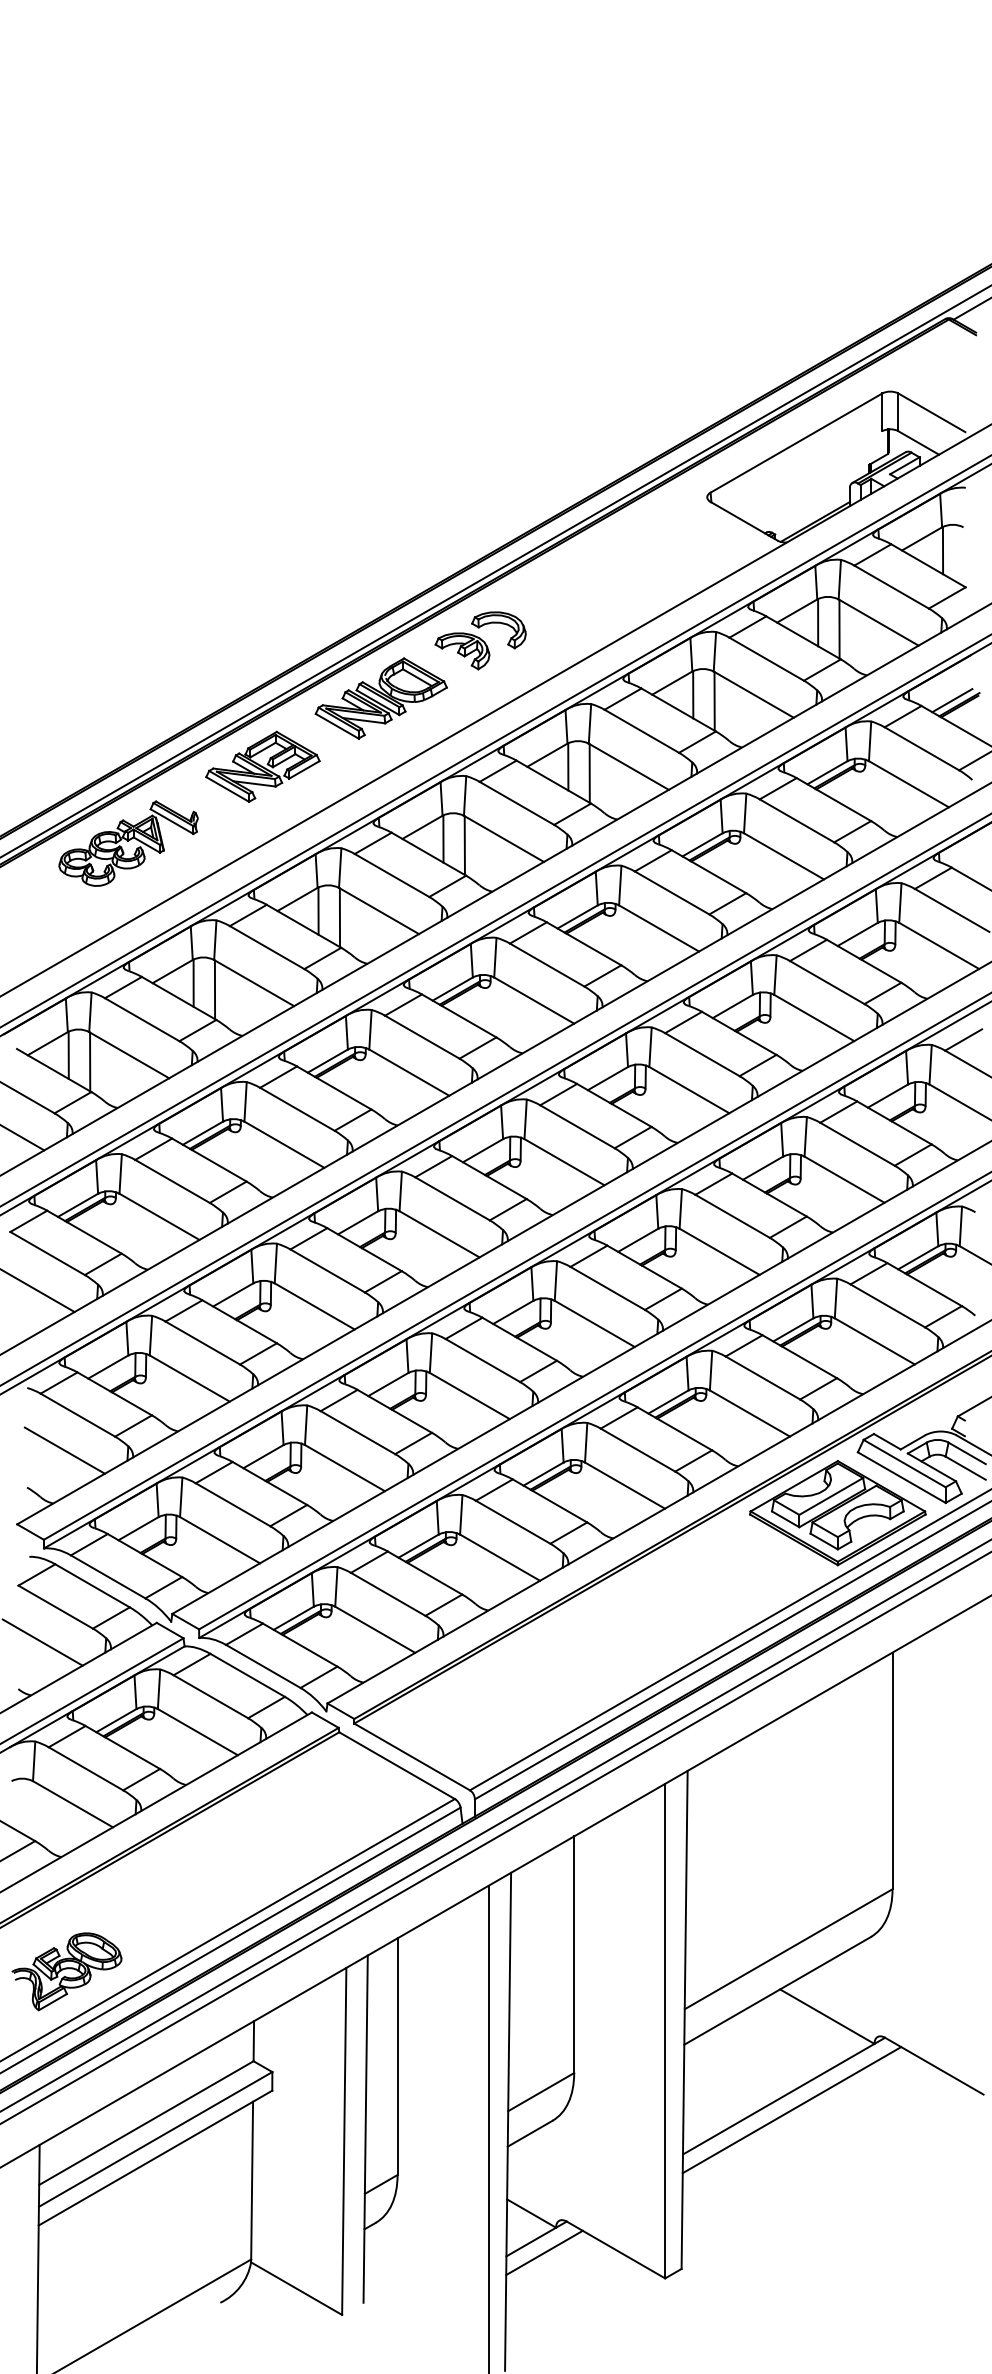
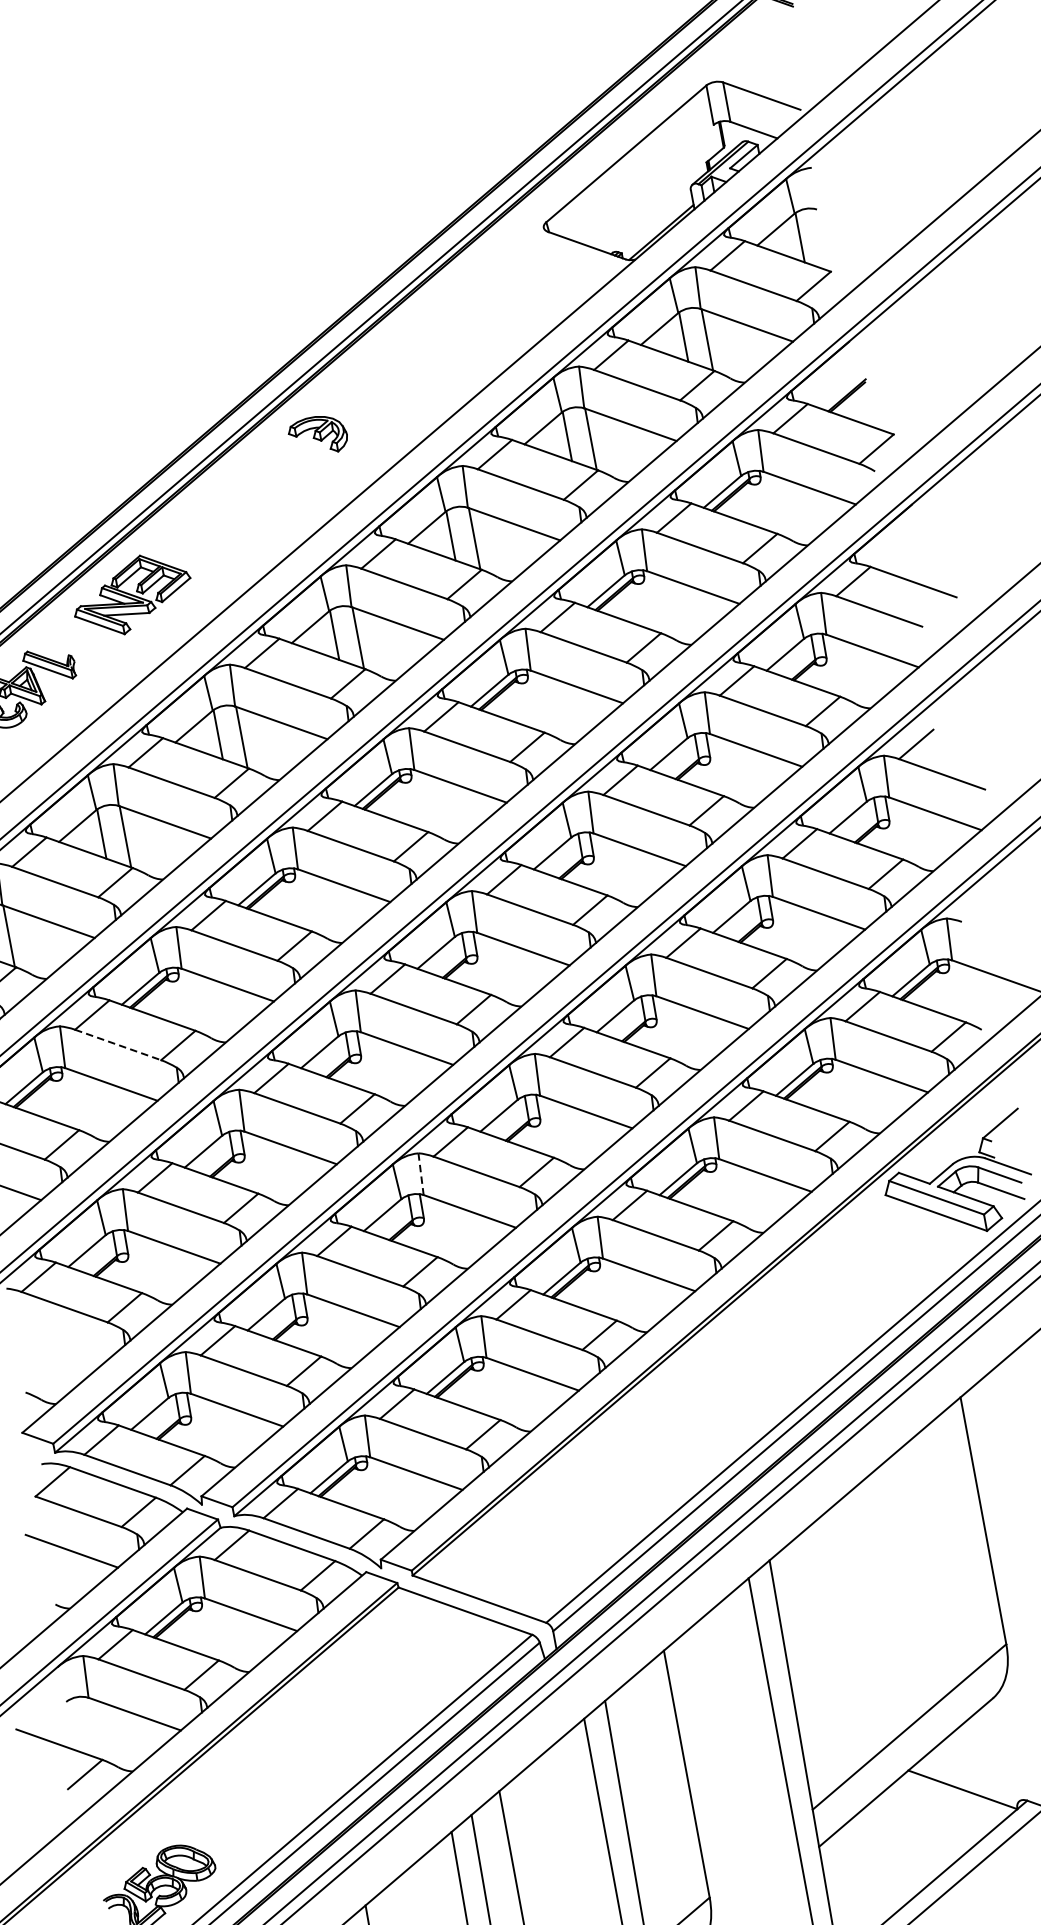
part: (498, 623) -> (350, 399), removed
part: (380, 698) -> (241, 500), removed
line: (952, 700) -> (838, 392), removed
line: (172, 1181) -> (118, 1045), solid -> dashed
line: (431, 1353) -> (421, 1174), solid -> dashed
line: (64, 1450) -> (57, 1346), removed
part: (837, 1513) -> (876, 1262), removed

